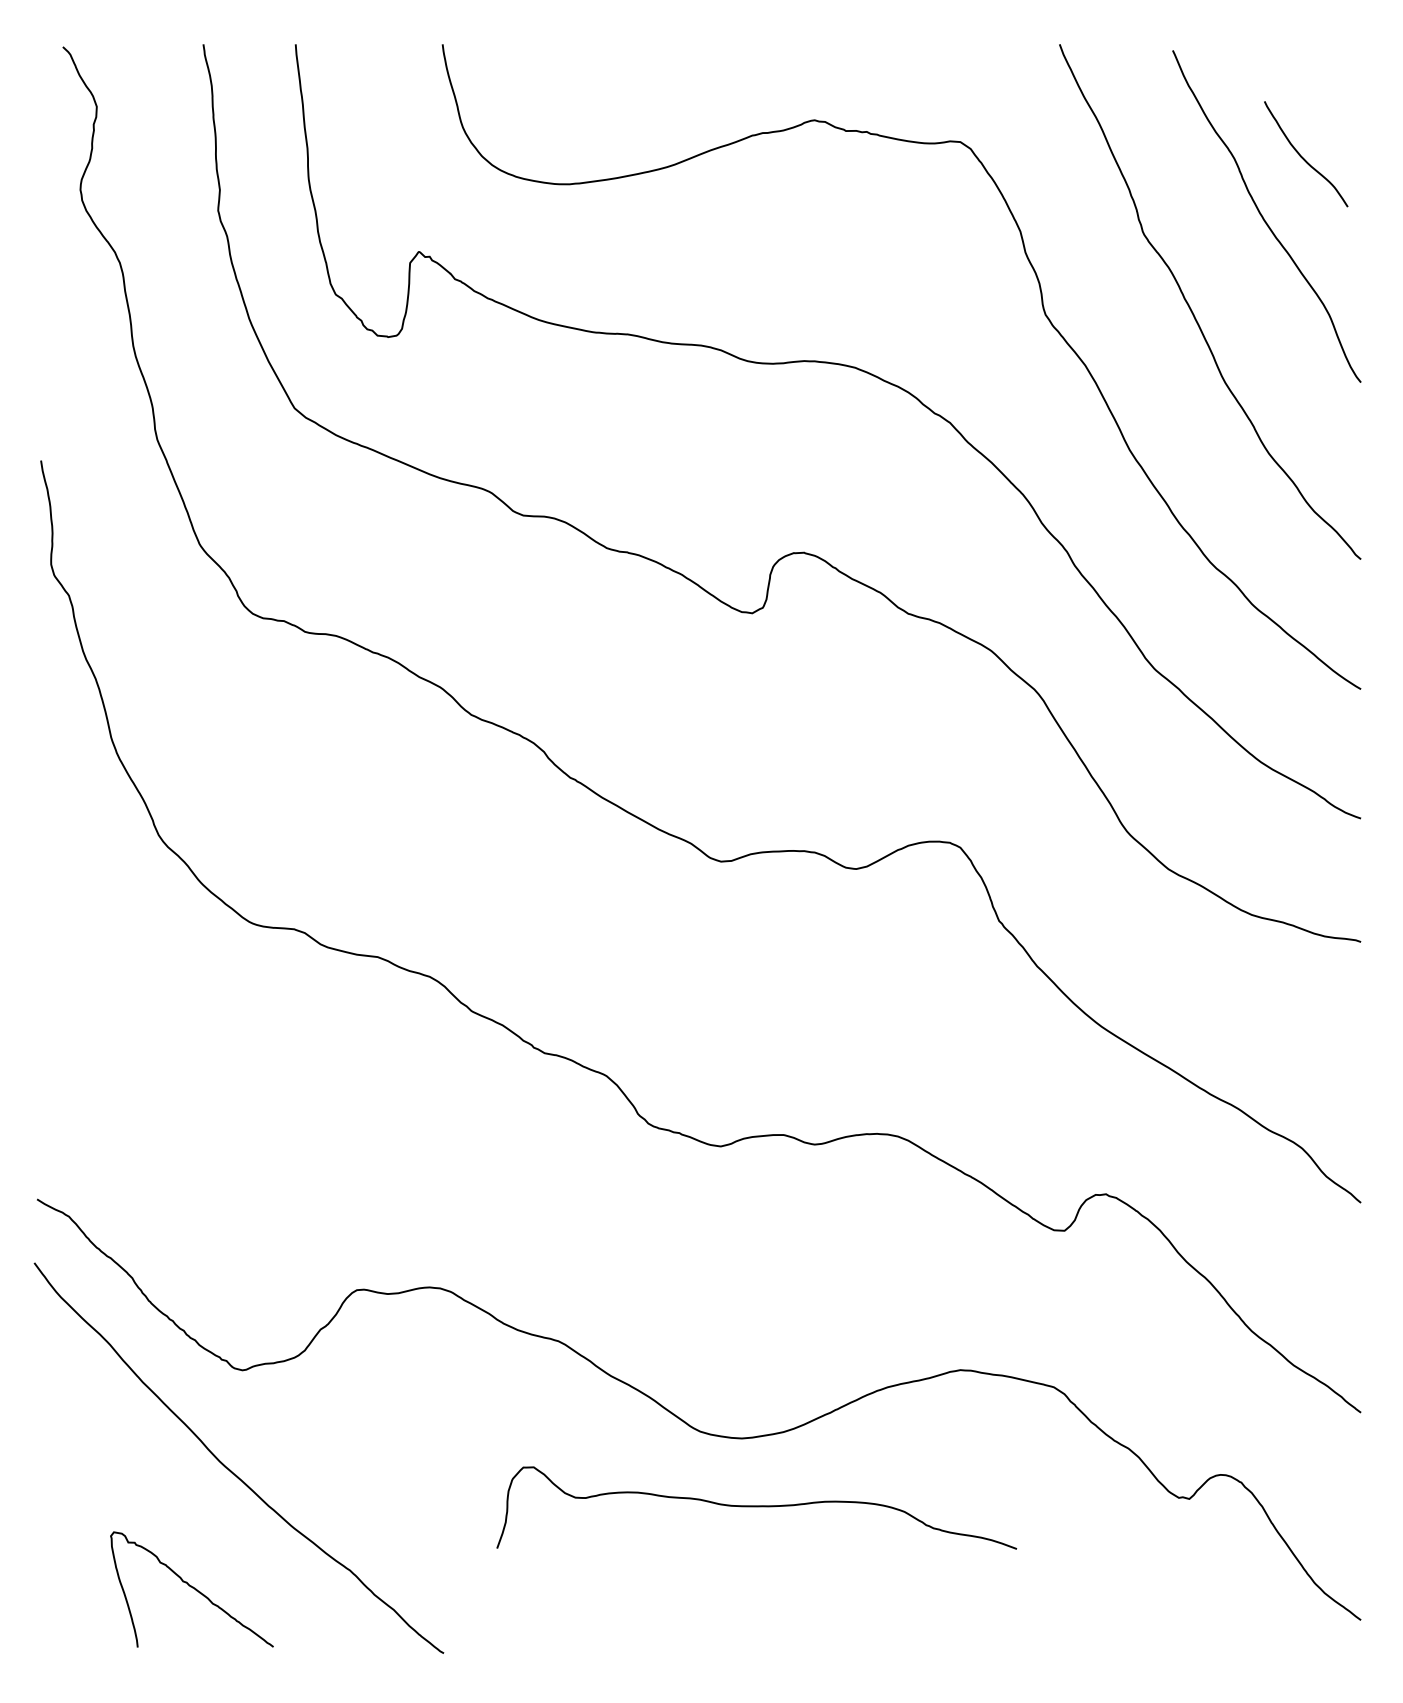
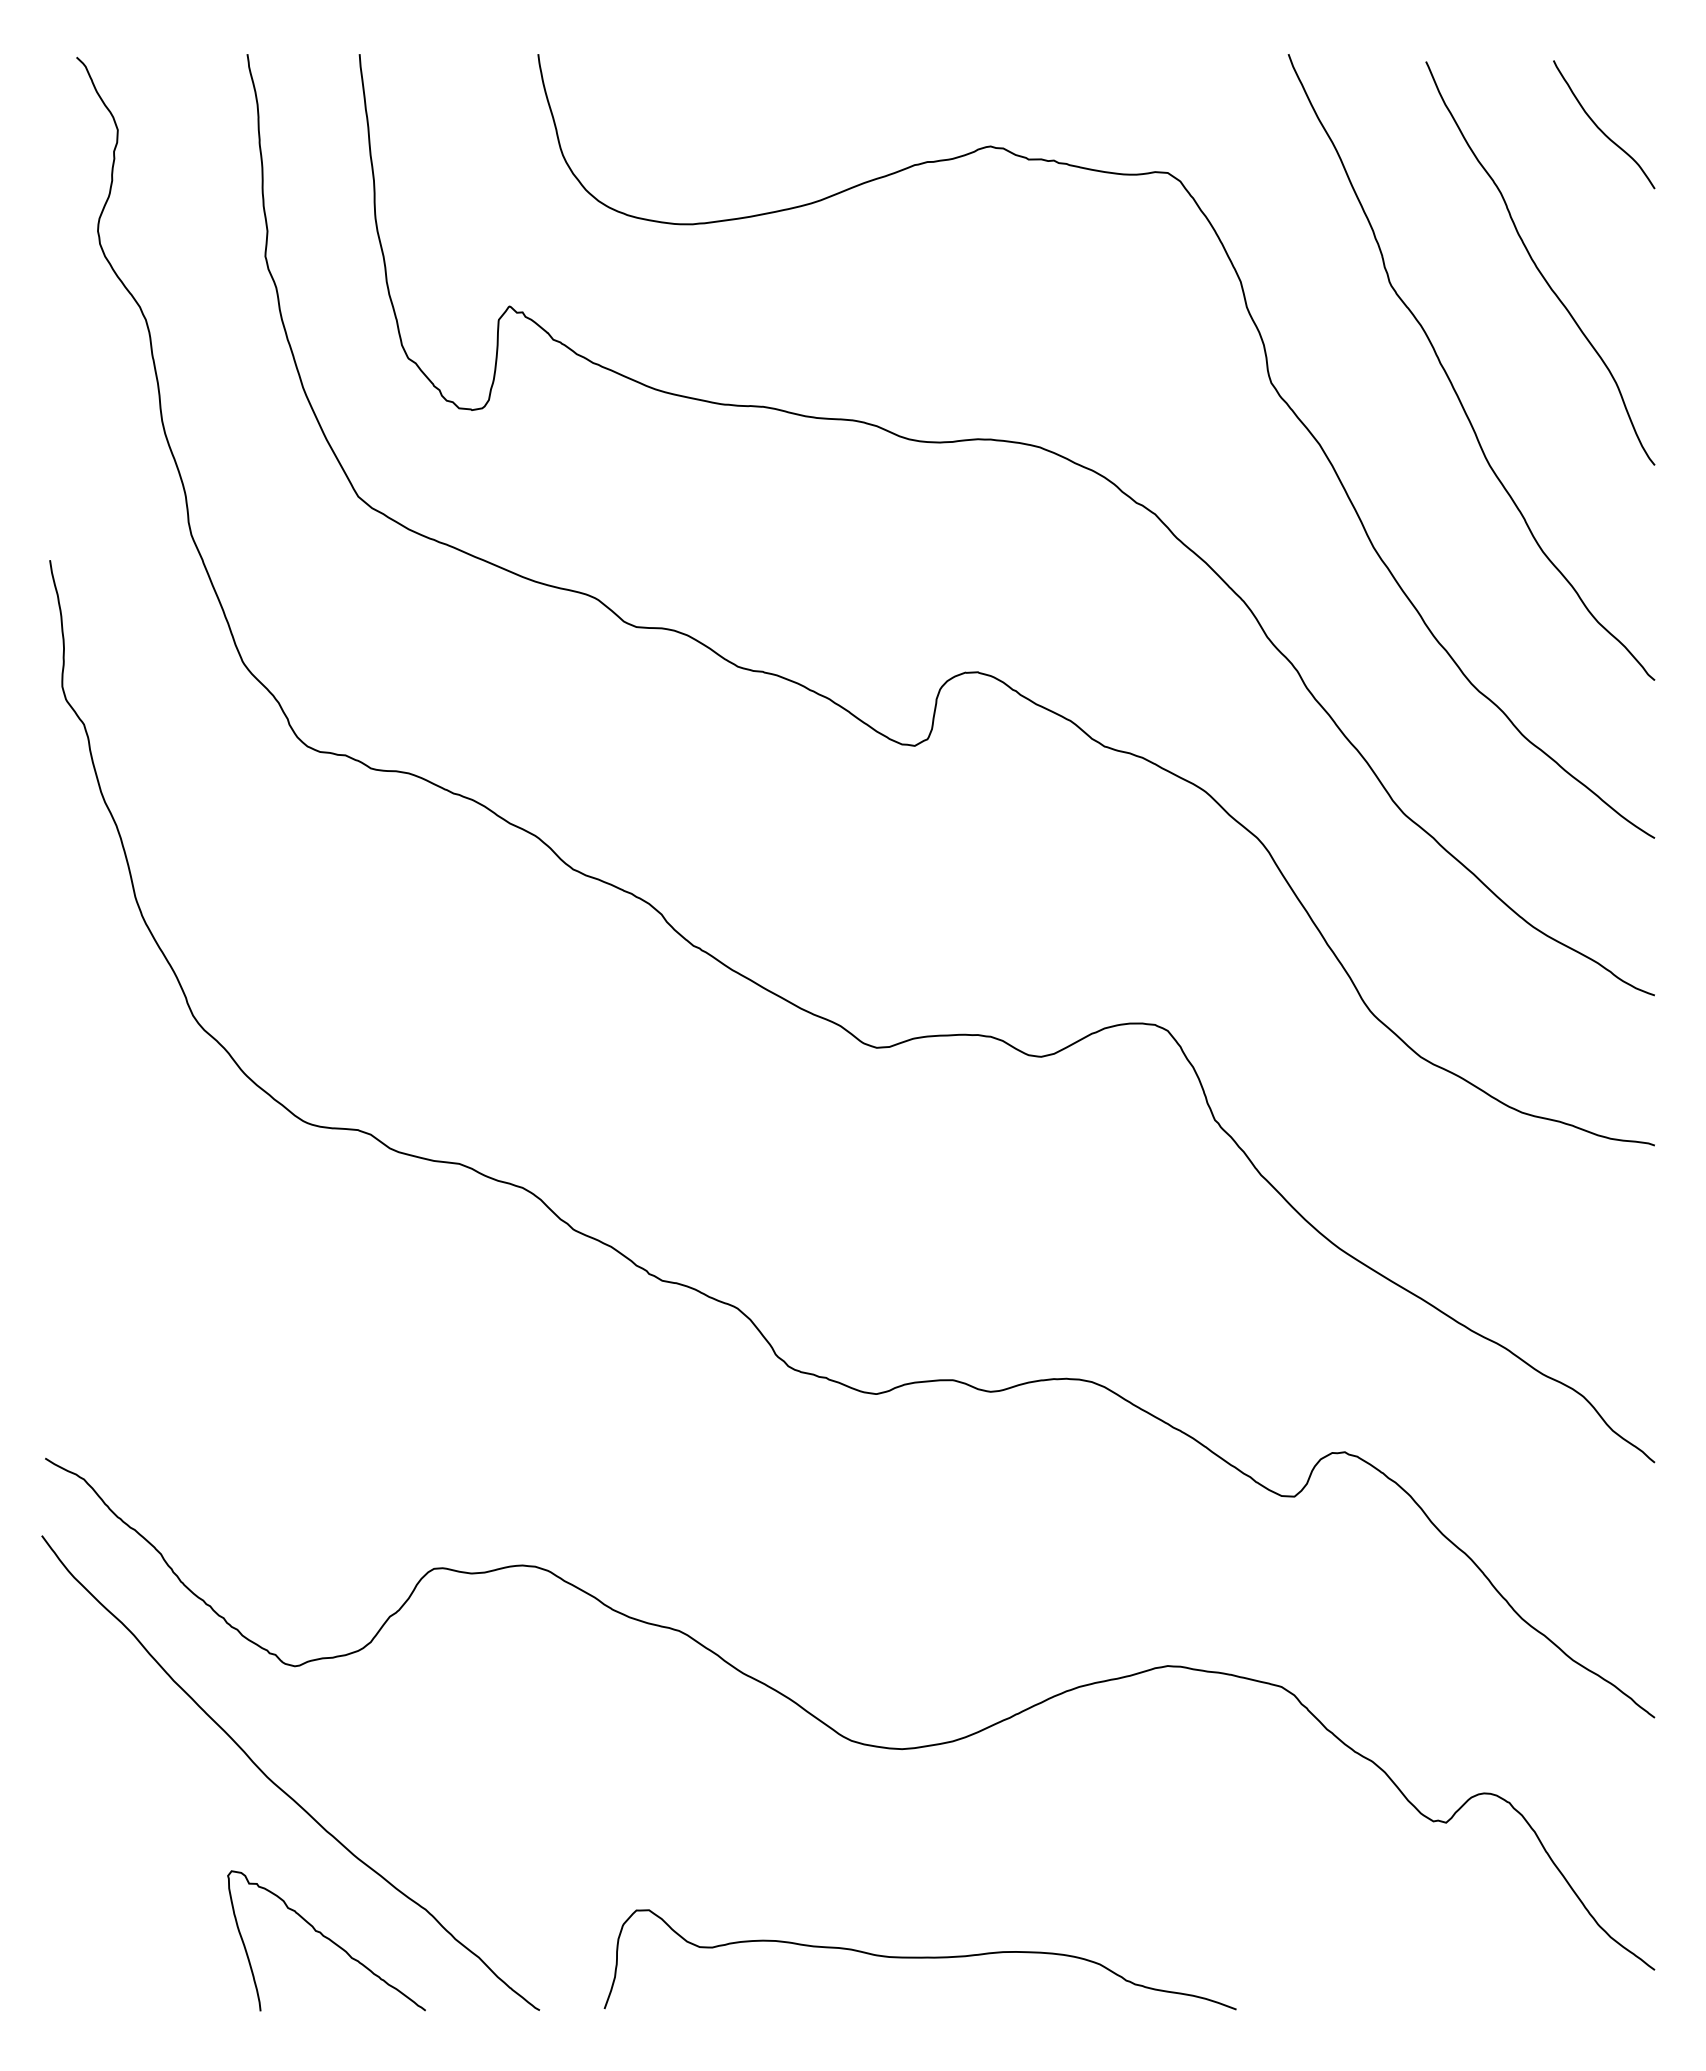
curve: (1303, 157) -> (1600, 128), moved
curve: (756, 1507) -> (919, 1958), moved
curve: (192, 1588) -> (327, 1939), moved

